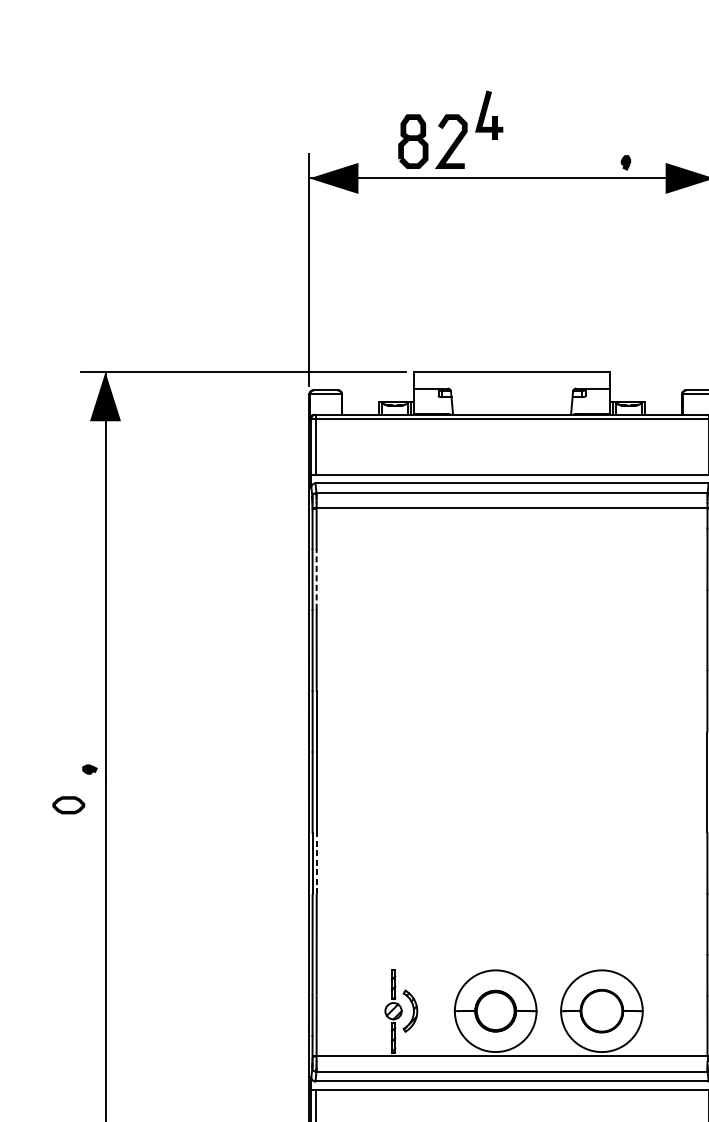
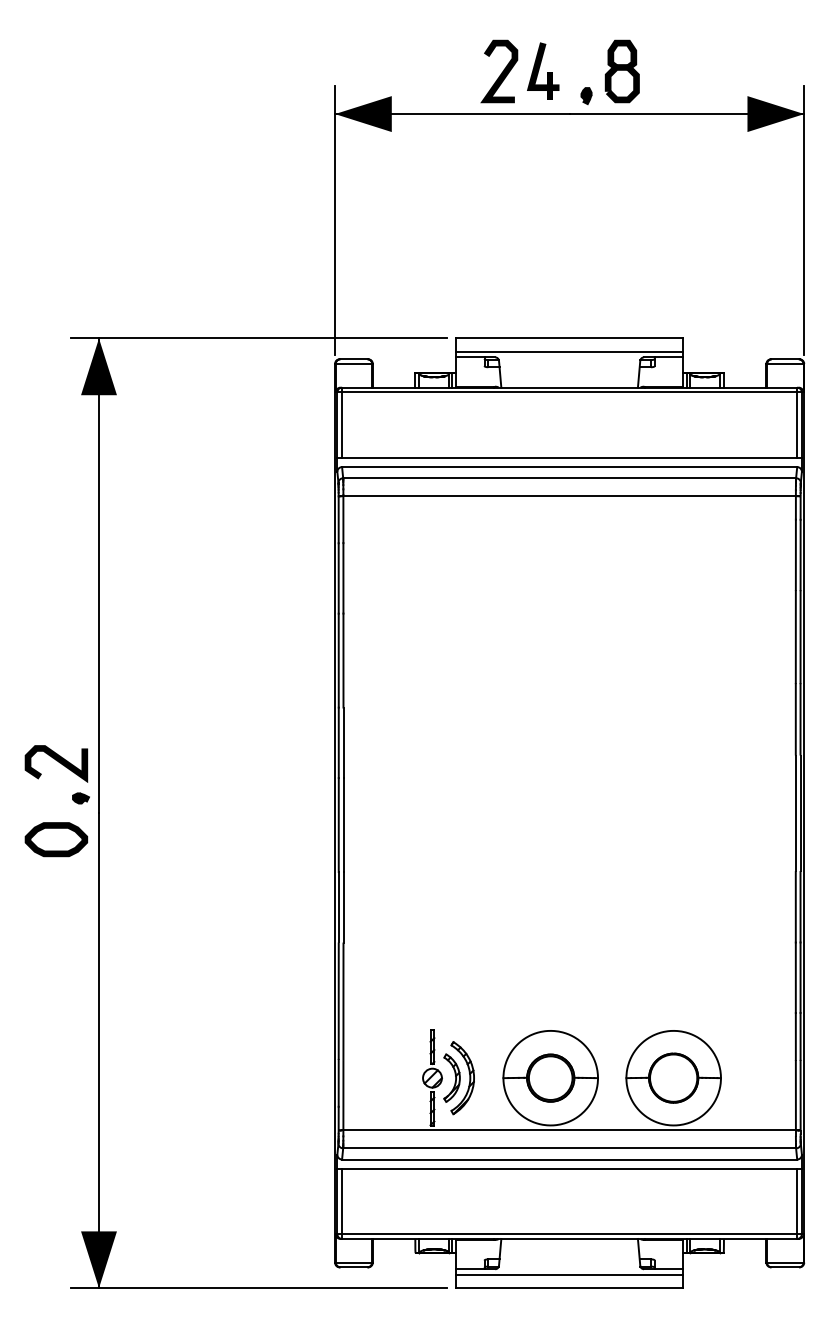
part: (489, 114) -> (543, 70), moved
part: (412, 141) -> (621, 71), moved
part: (625, 162) -> (586, 95), moved
line: (511, 383) -> (569, 351), added
line: (316, 578) -> (343, 577), dashed -> solid
curve: (69, 737) -> (57, 761), added
part: (68, 805) -> (56, 839), size x1.67
line: (316, 862) -> (343, 906), dashed -> solid
part: (425, 1011) -> (469, 1078), added

